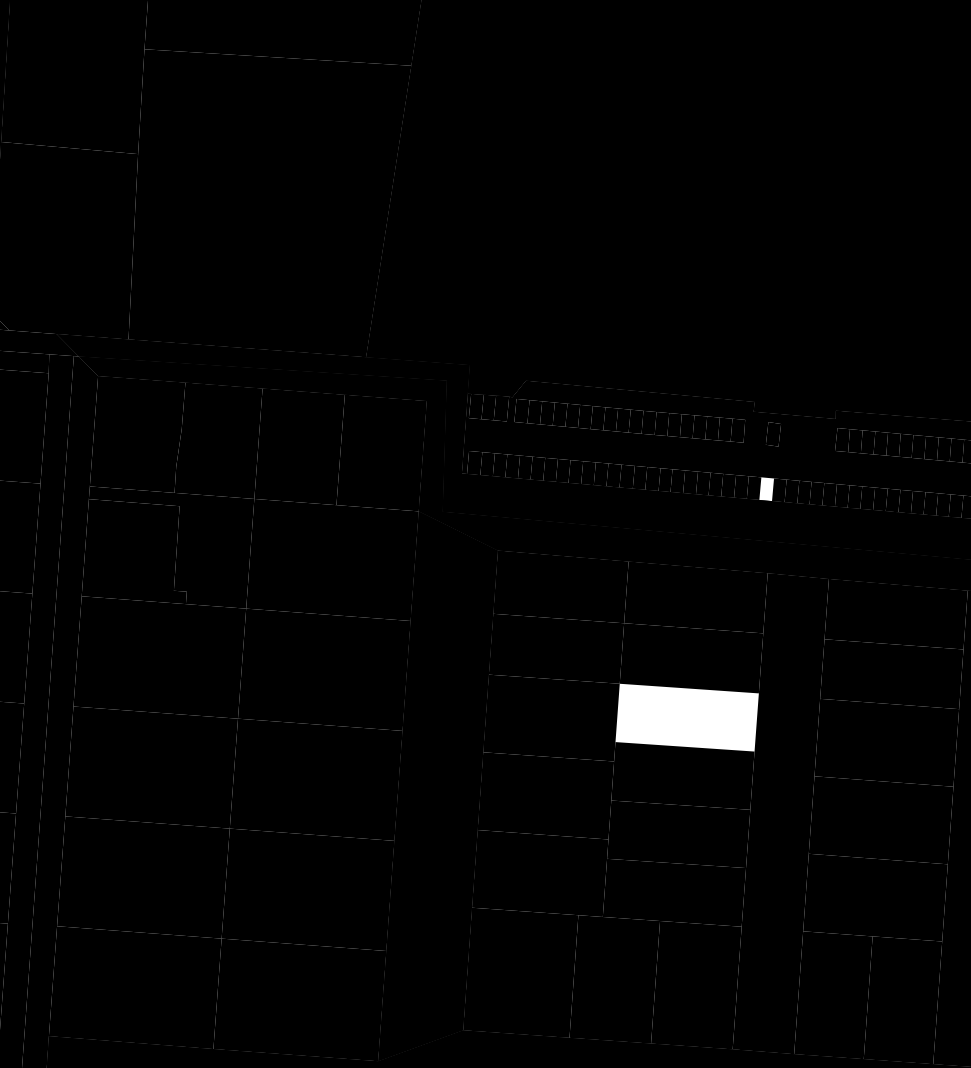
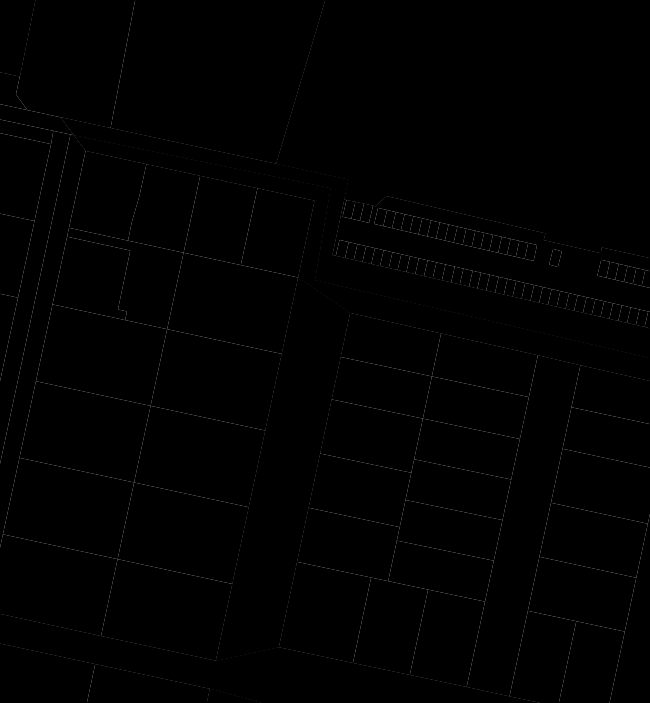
fill: (766, 489) -> (545, 296), added
fill: (686, 717) -> (466, 448), added

